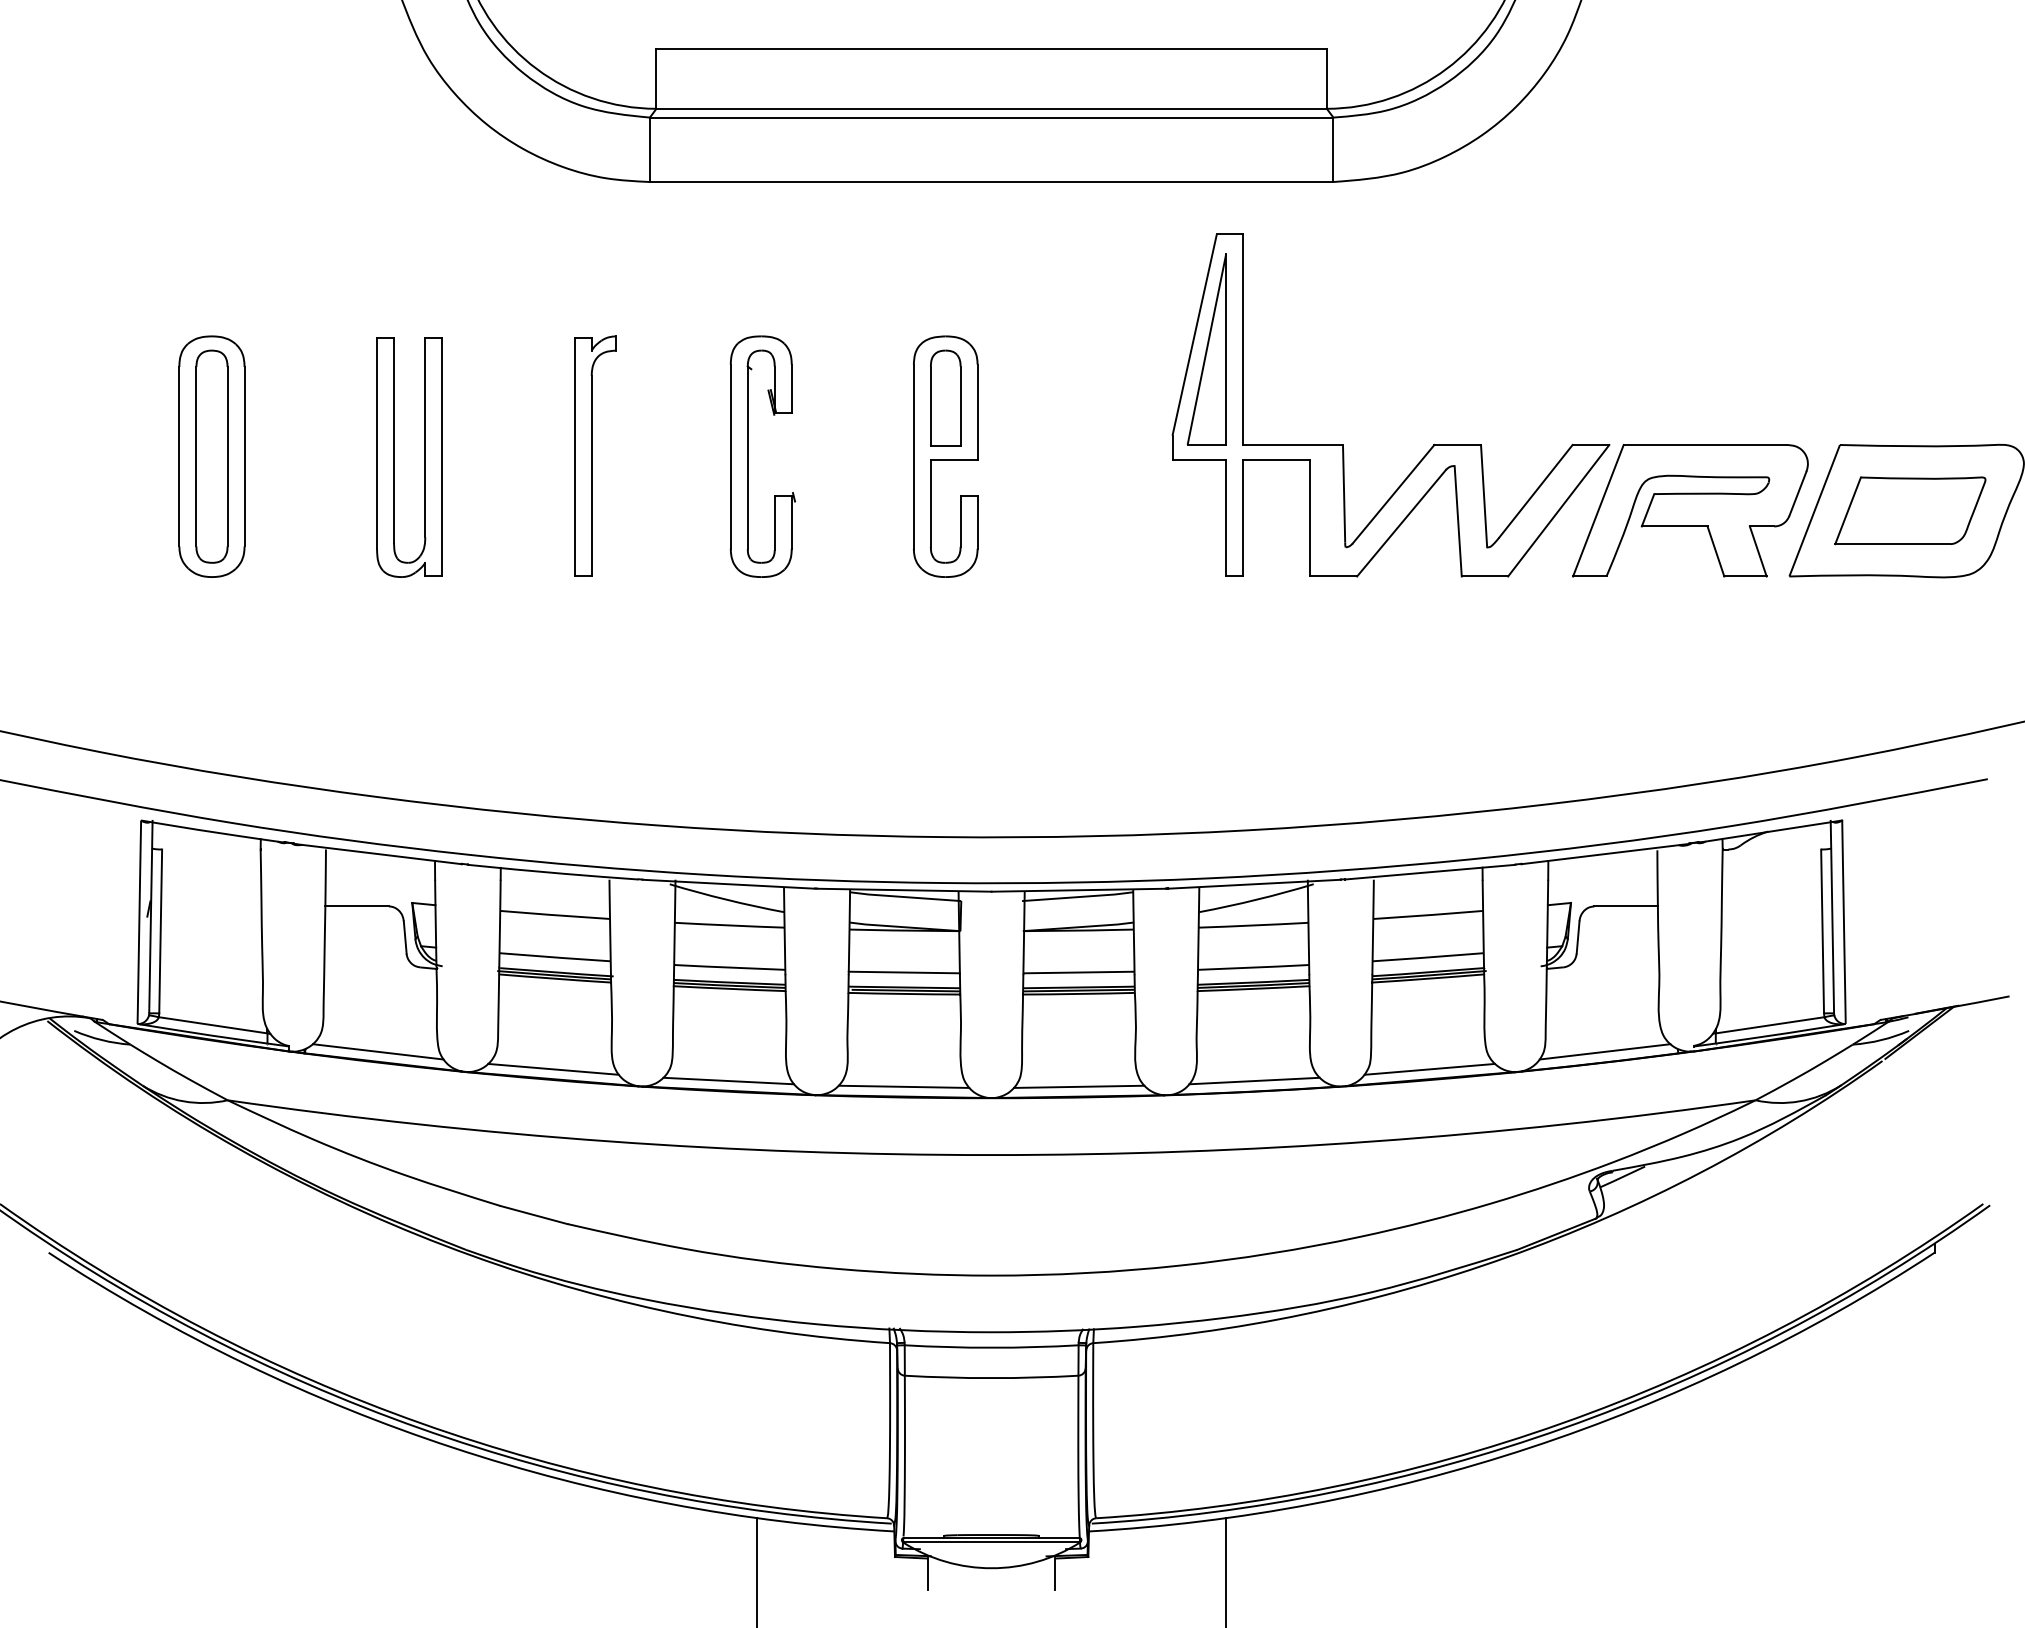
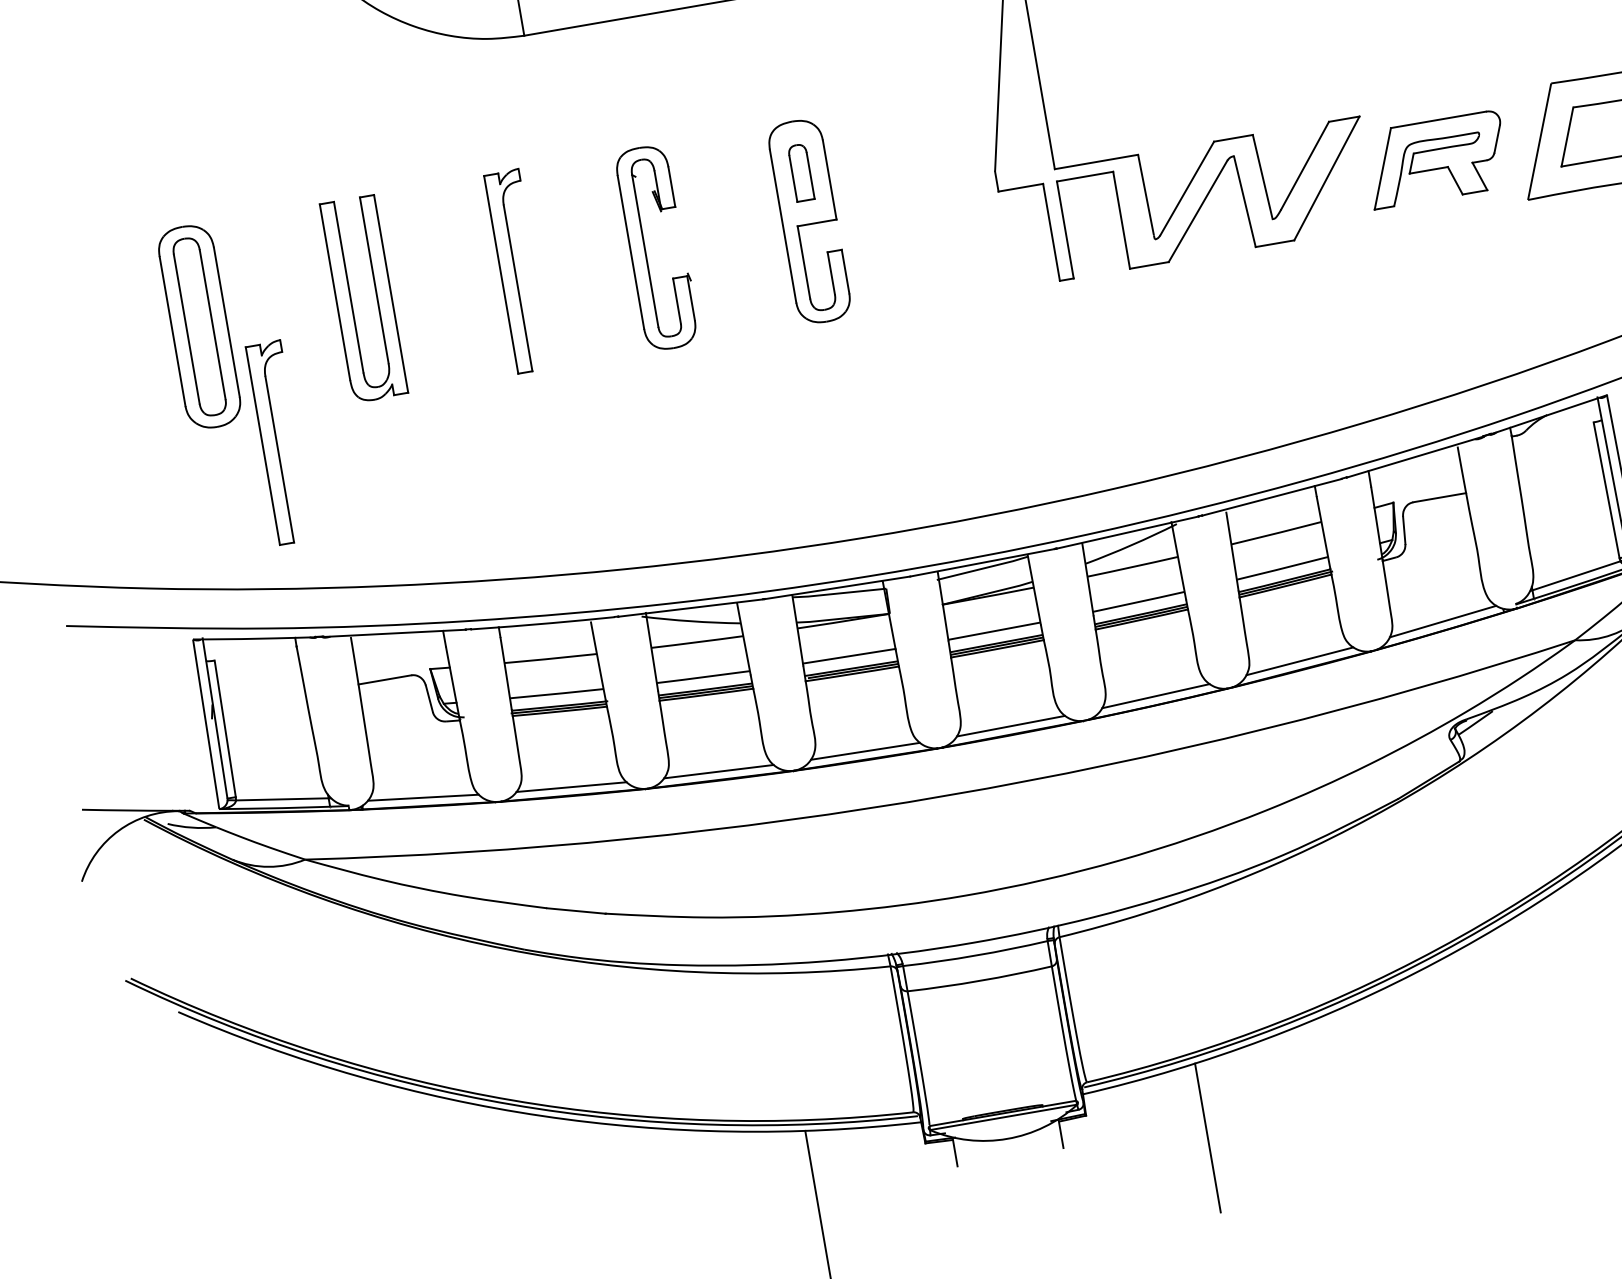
part: (1206, 349) -> (1010, 95), removed
part: (945, 397) -> (800, 172), size x0.7
part: (1690, 510) -> (1436, 159), size x0.7
part: (282, 607) -> (279, 442), added

